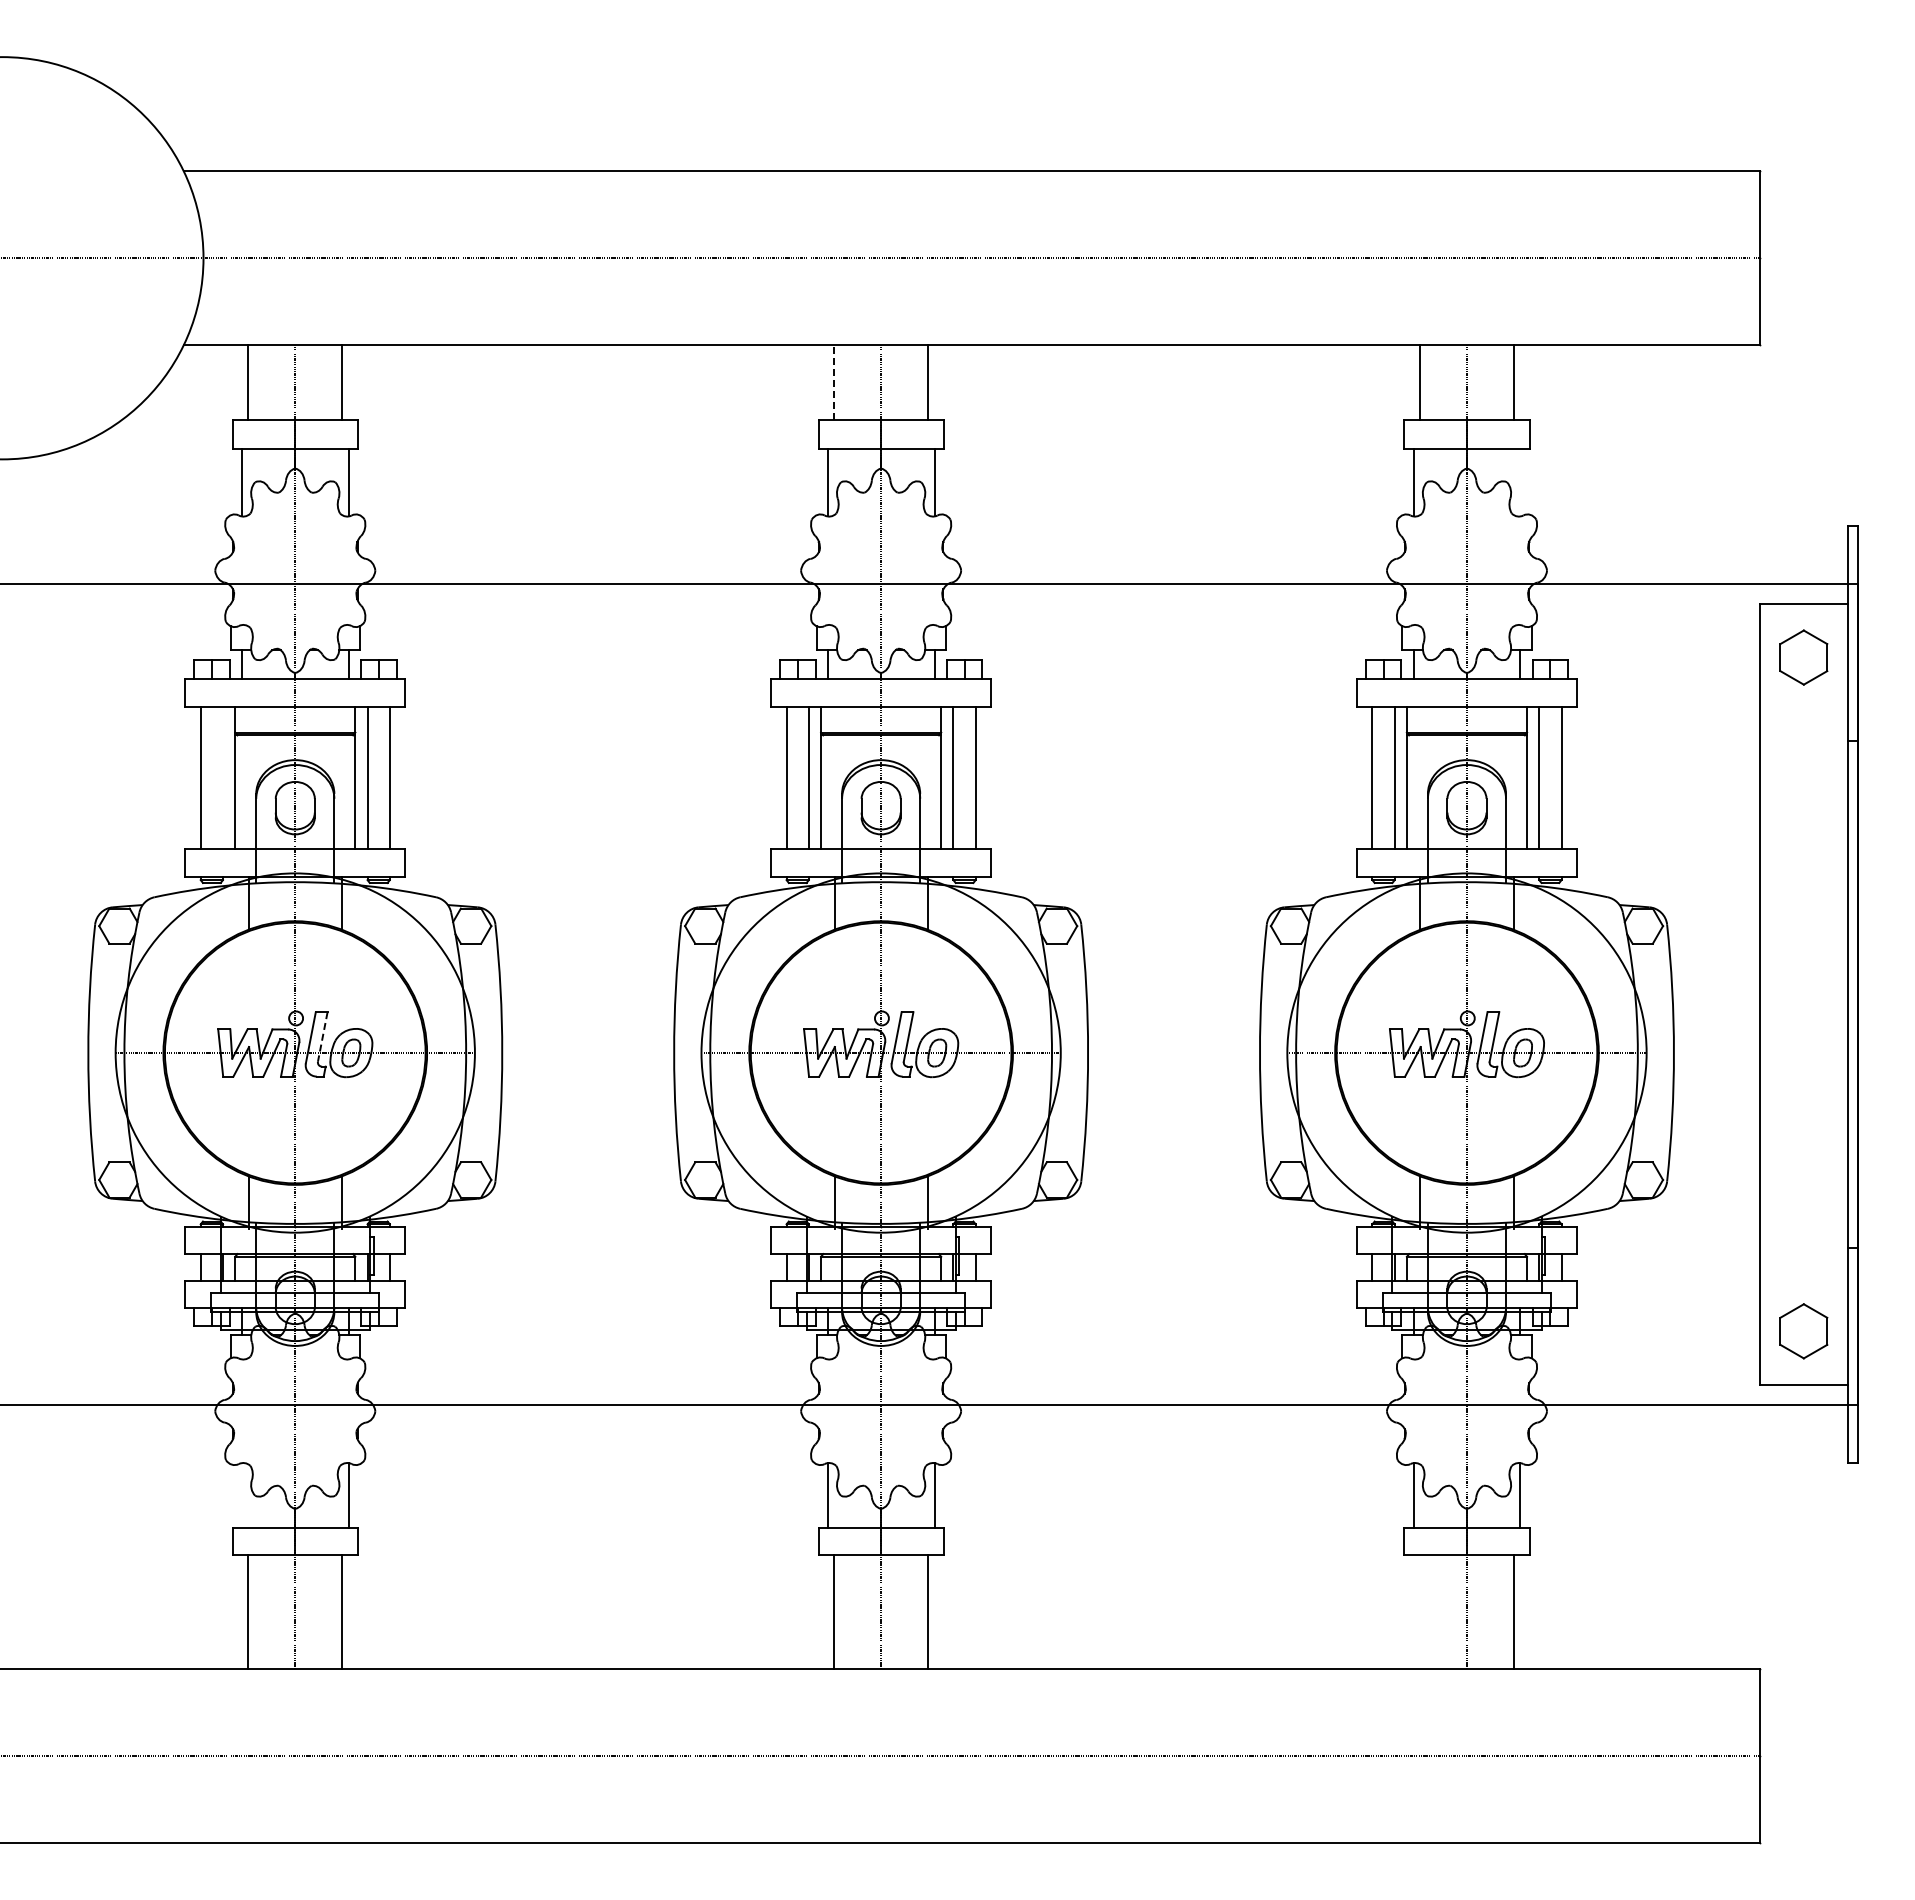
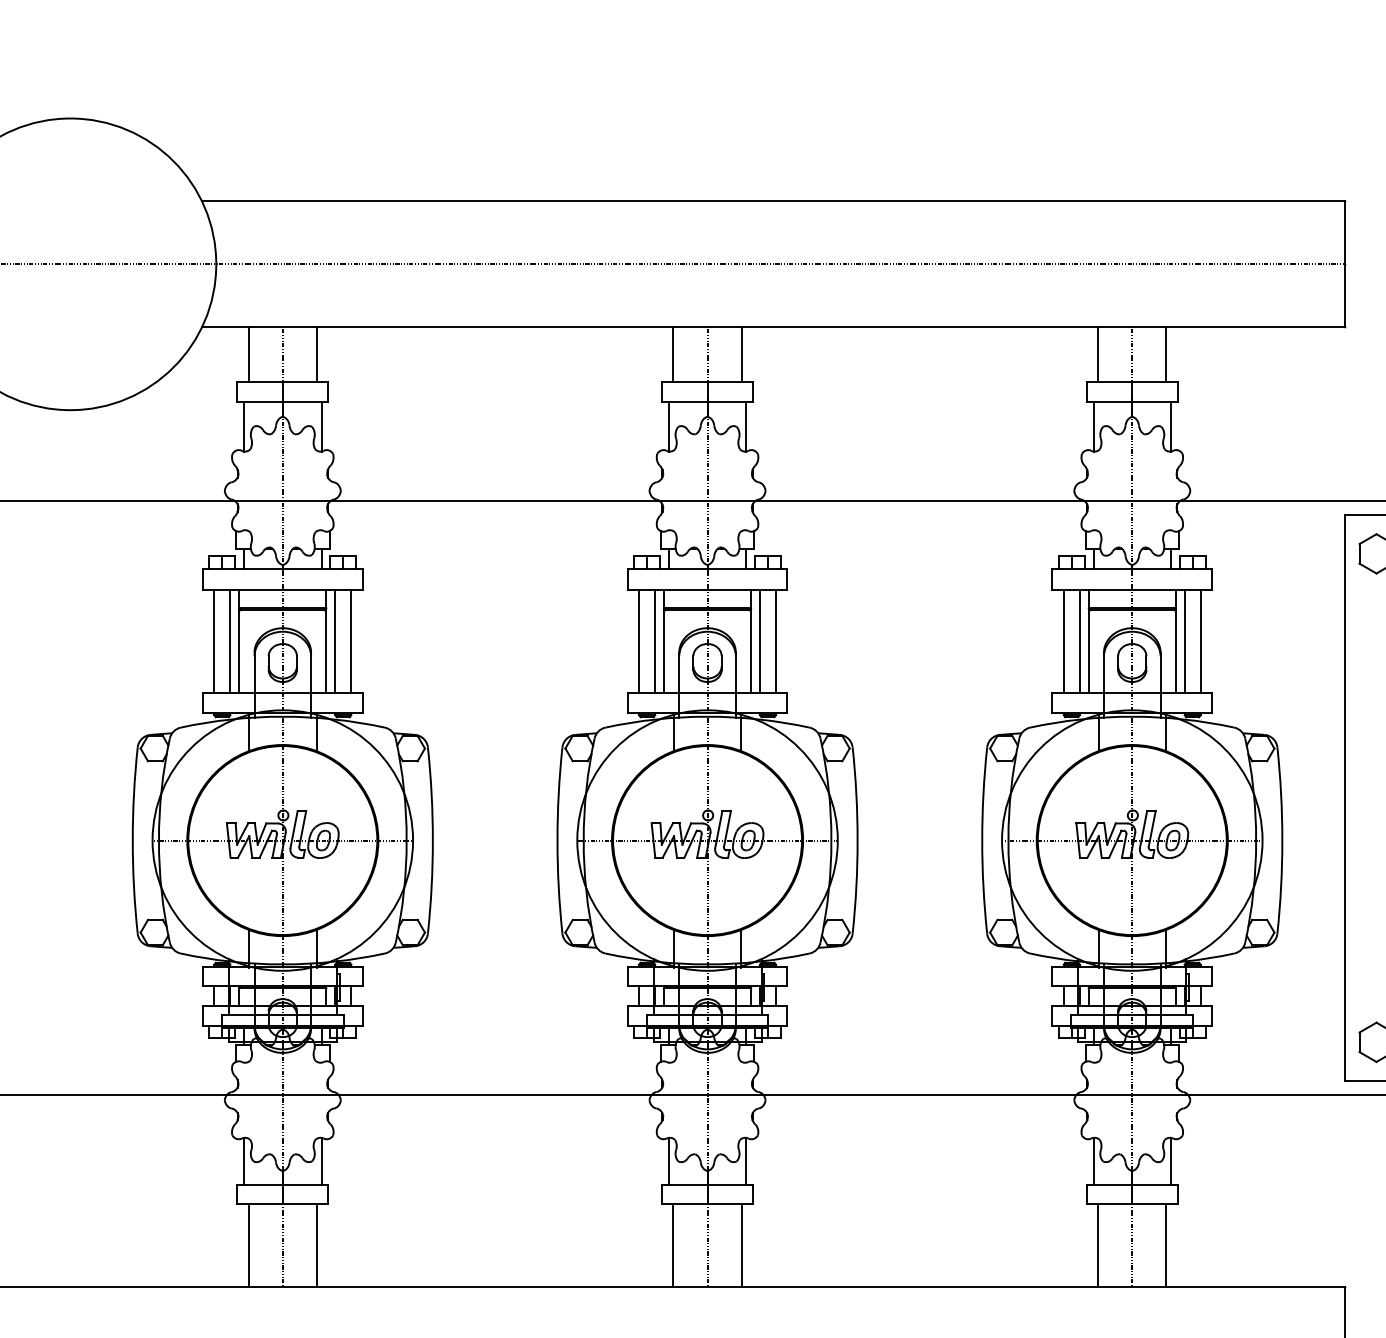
line: (833, 382) -> (673, 354), dashed -> solid
line: (1520, 482) -> (1171, 426), added
line: (223, 777) -> (230, 640), added
line: (322, 1037) -> (302, 829), dashed -> solid
line: (241, 1495) -> (243, 1161), added
line: (1419, 1611) -> (1097, 1245), added

